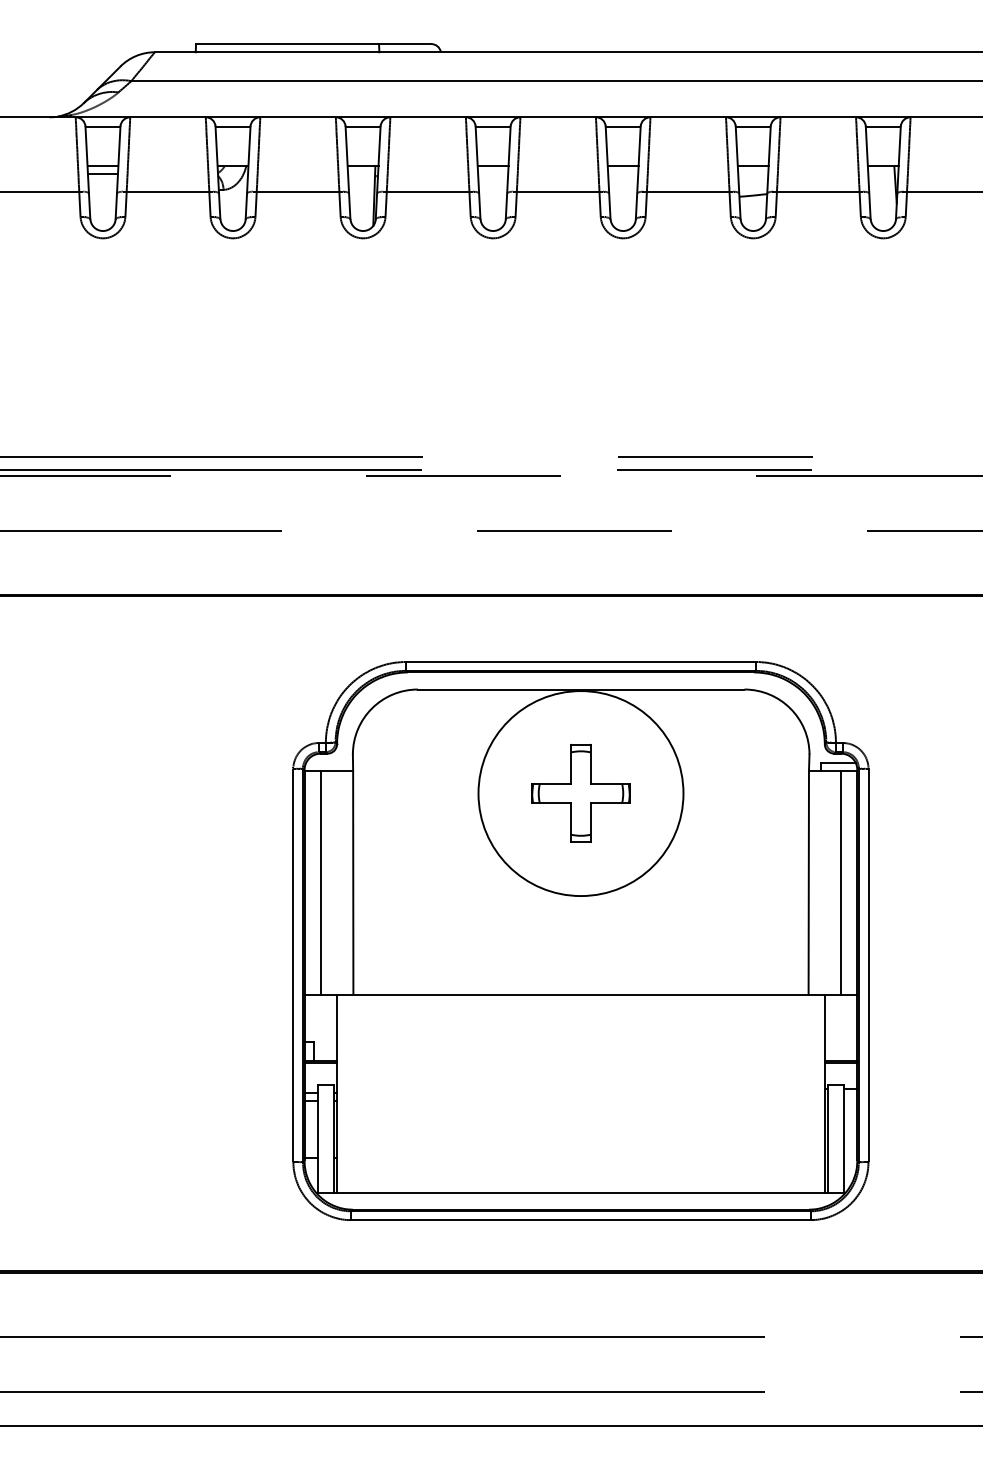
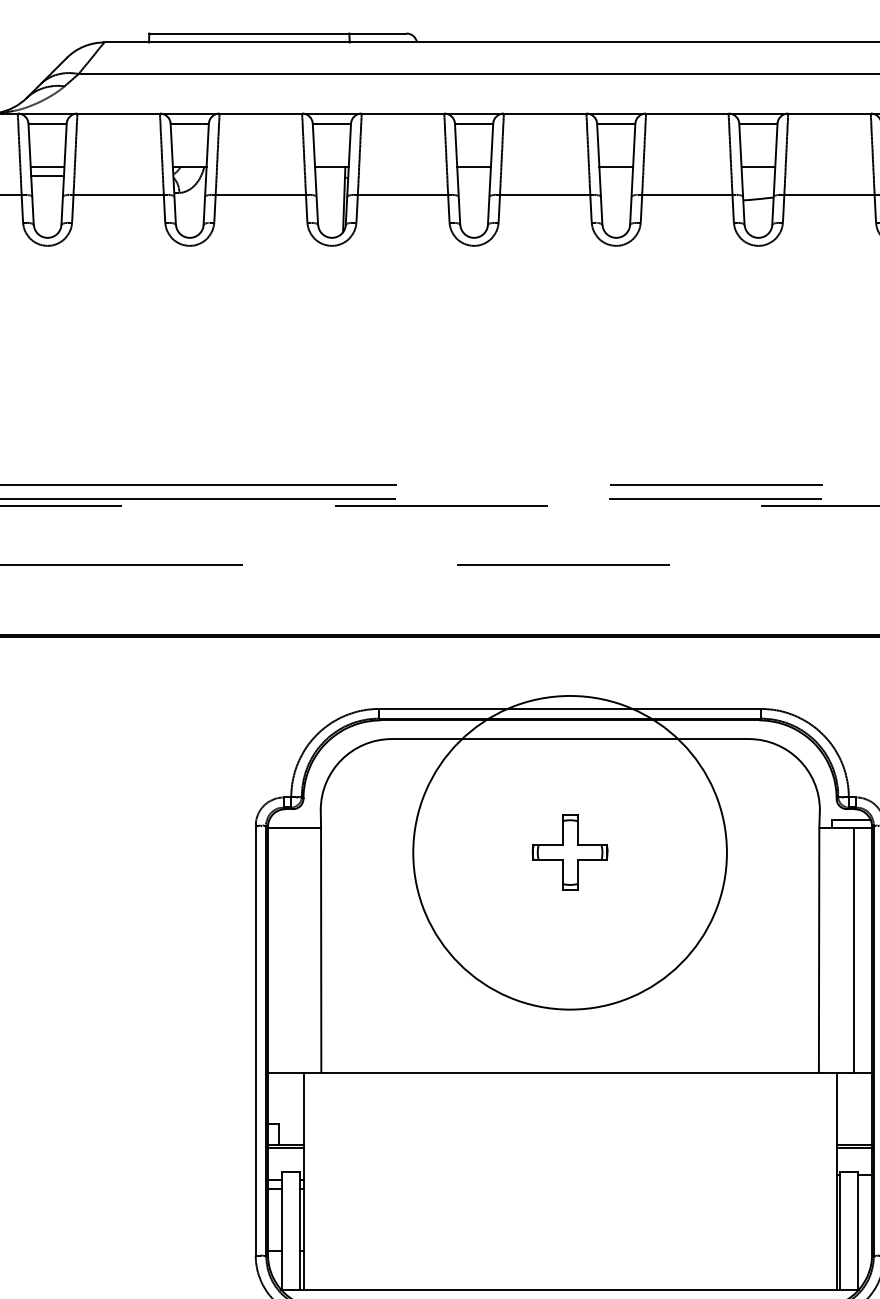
part: (580, 792) -> (569, 851), size x0.7
circle: (580, 793) -> (569, 852), size x1.4
line: (320, 882) -> (285, 950), removed

